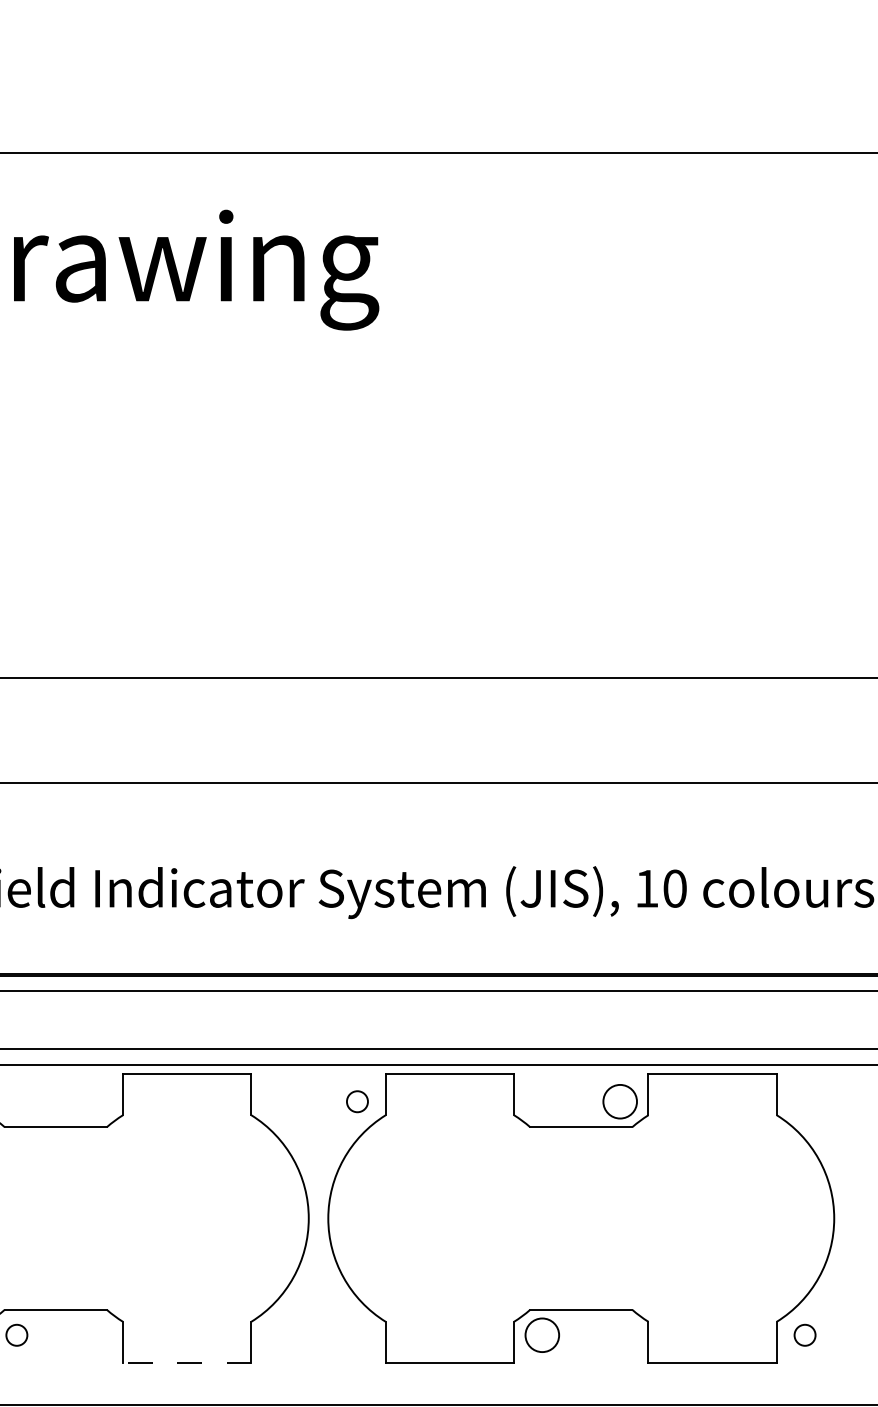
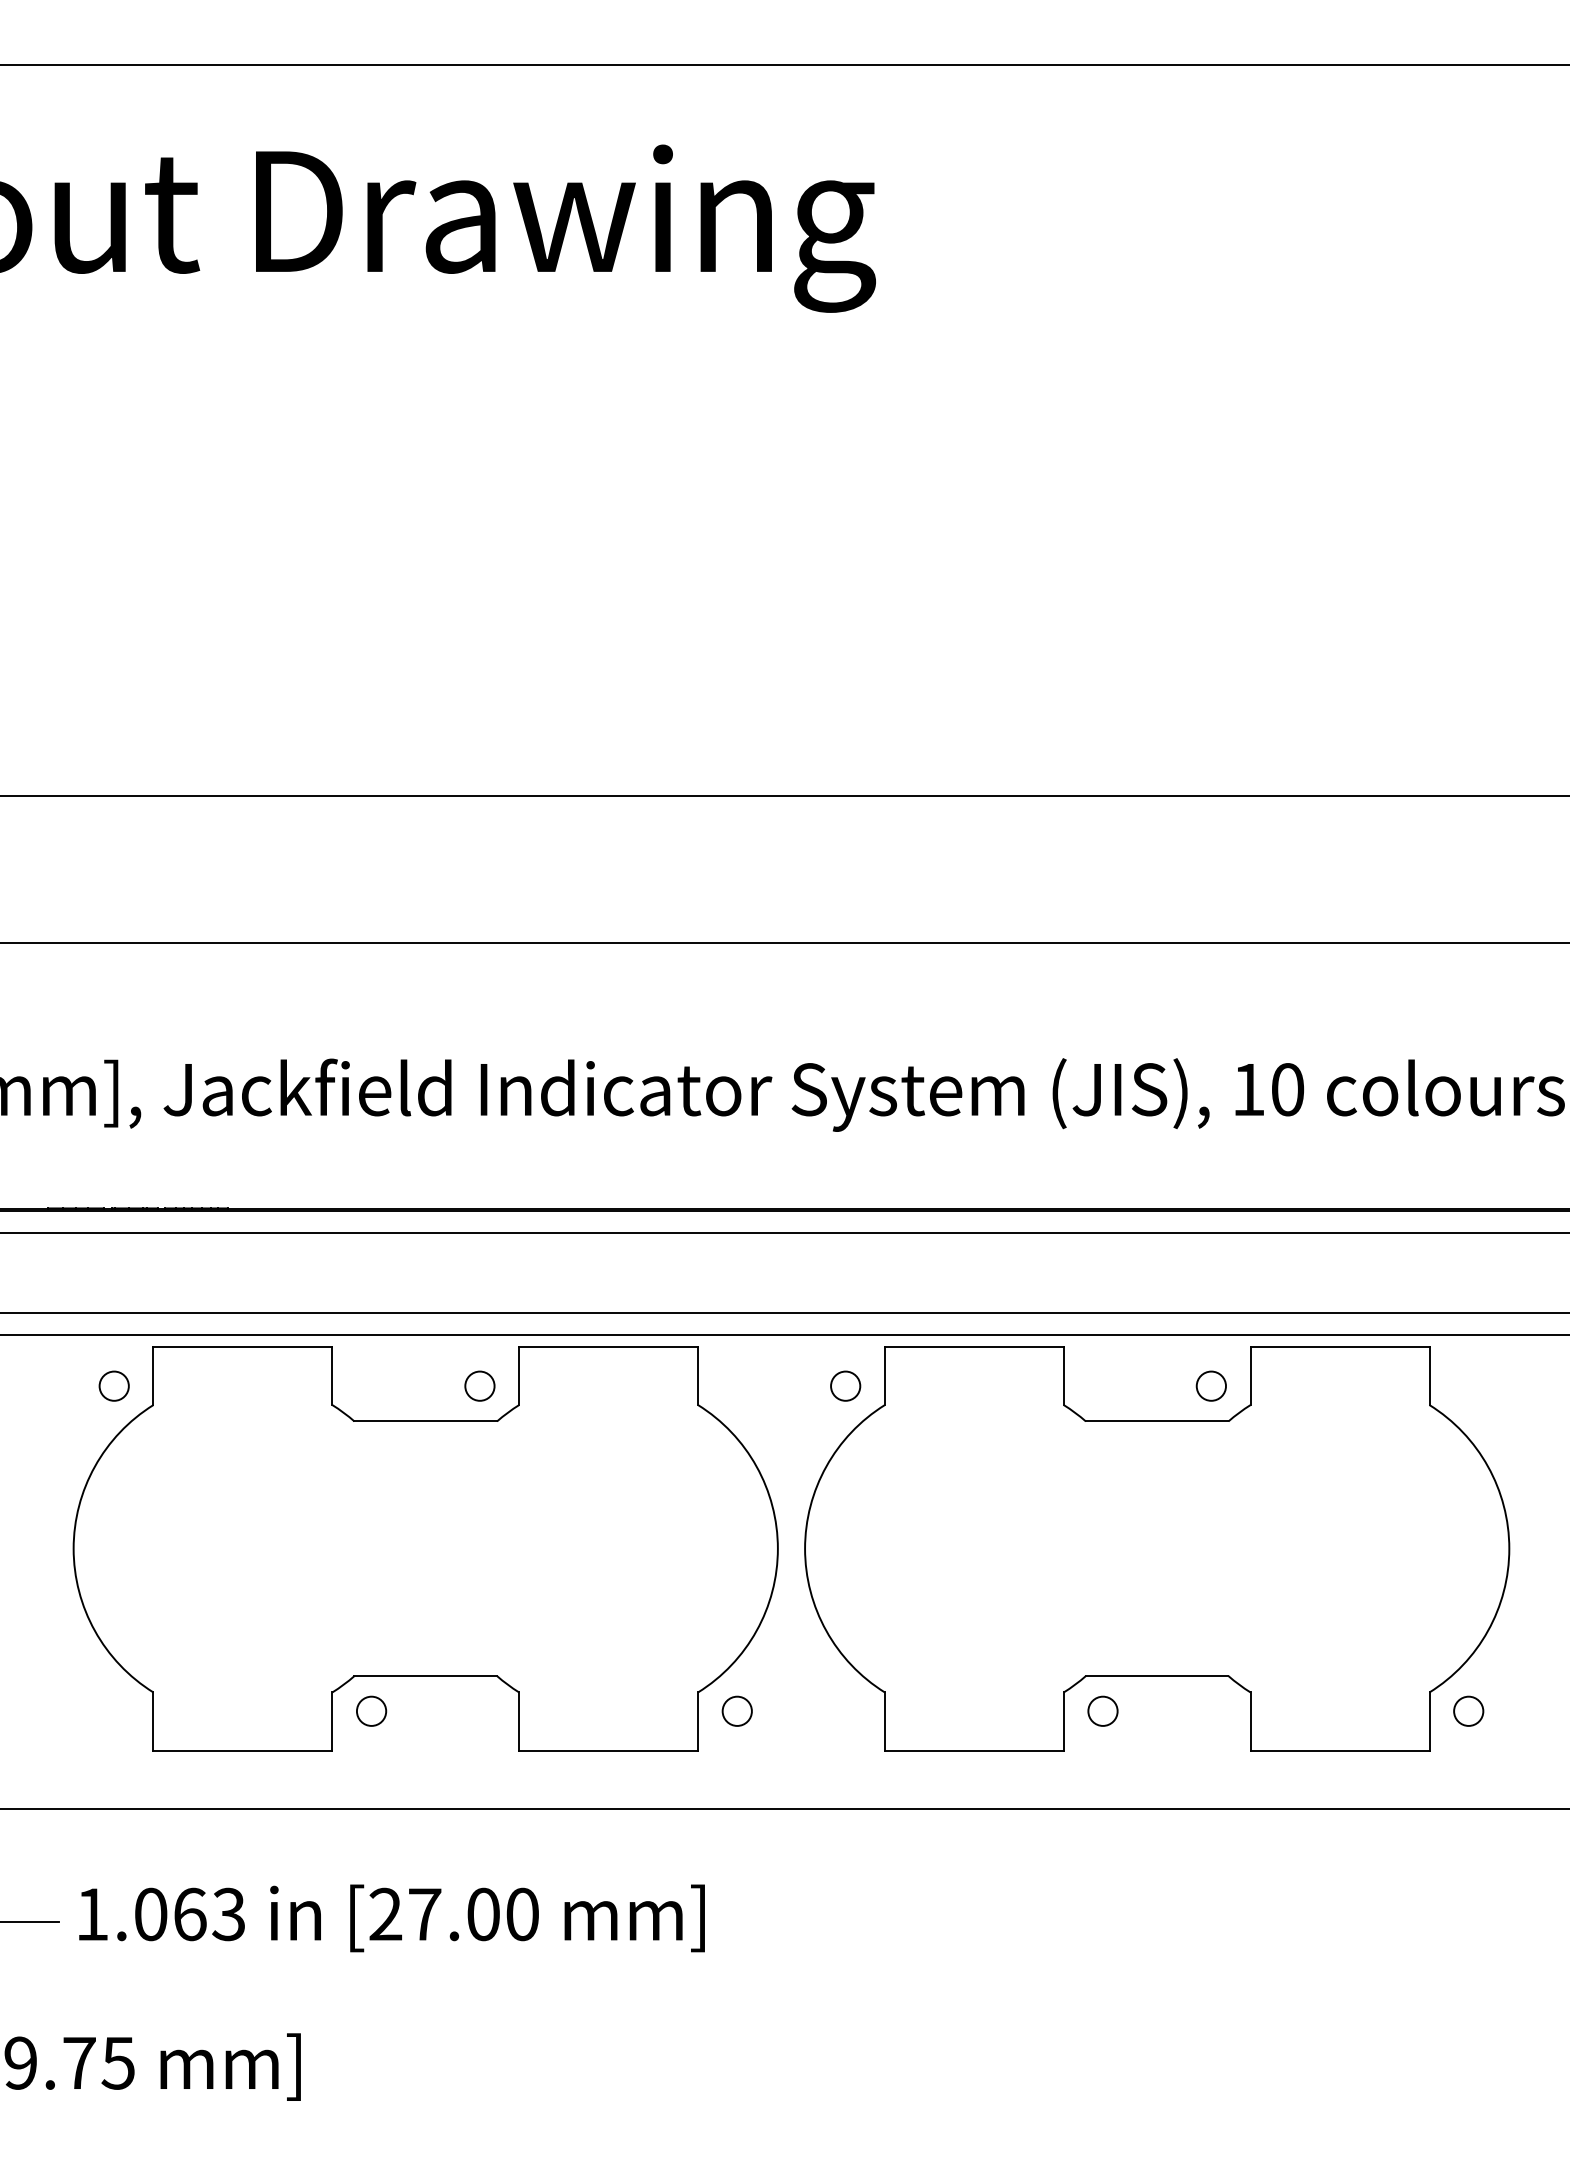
circle: (94, 1101) -> (479, 1385), added
circle: (620, 1101) -> (1211, 1385), size x0.62
circle: (279, 1334) -> (736, 1710), added
circle: (541, 1334) -> (1102, 1710), size x0.62
line: (187, 1363) -> (608, 1750), dashed -> solid

